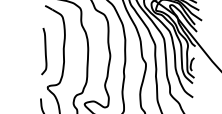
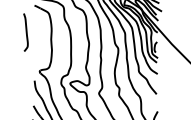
curve: (44, 51) -> (25, 32), moved

